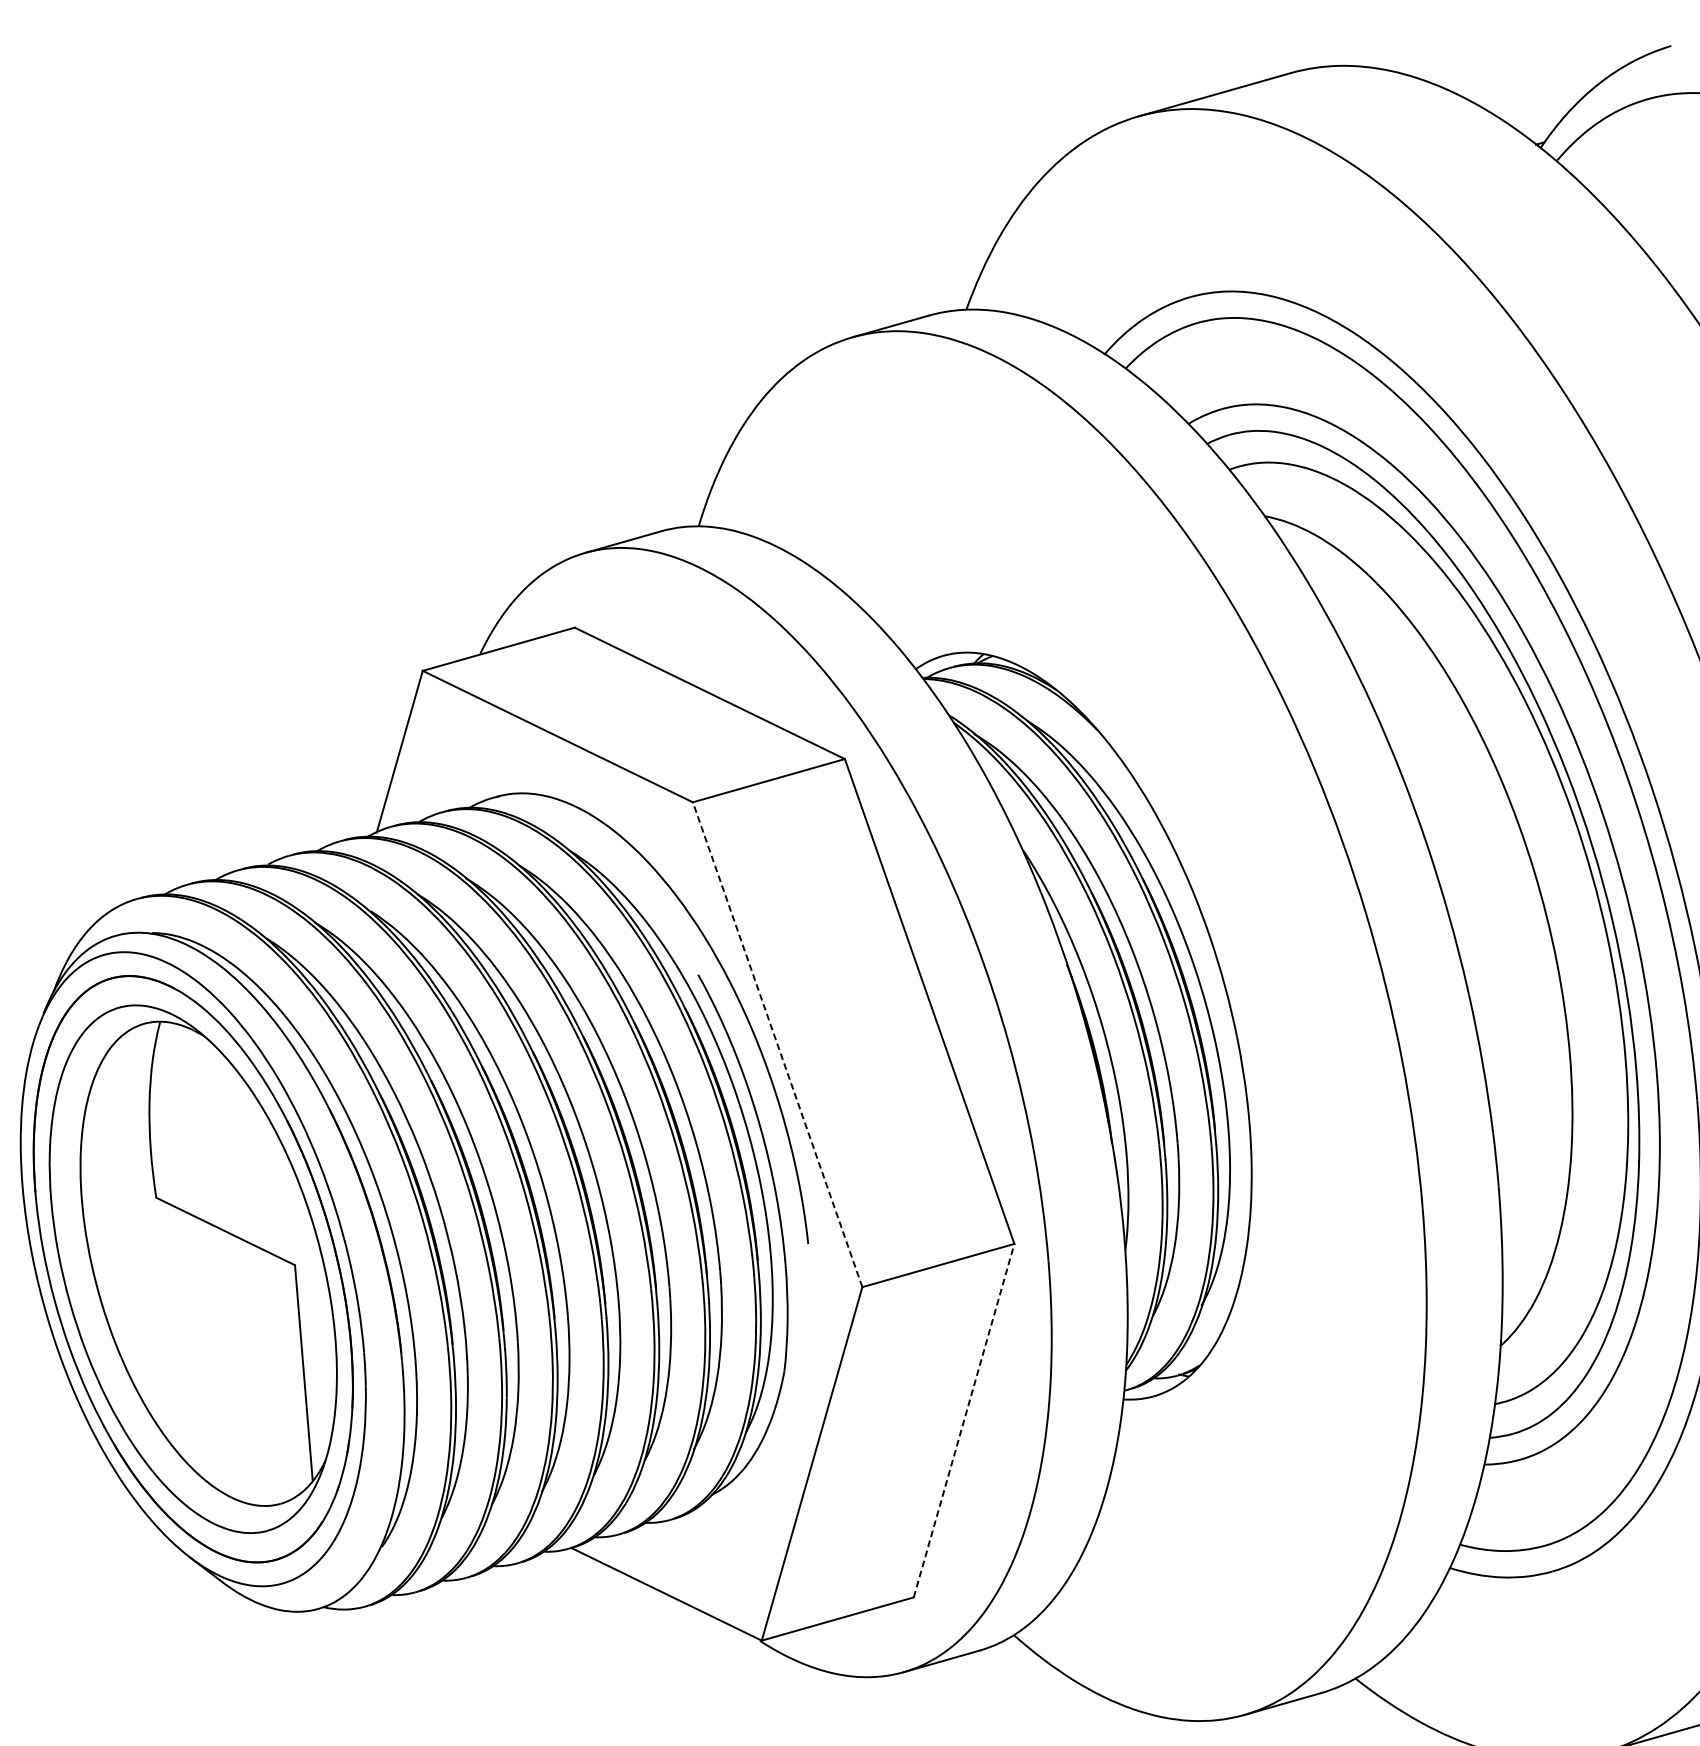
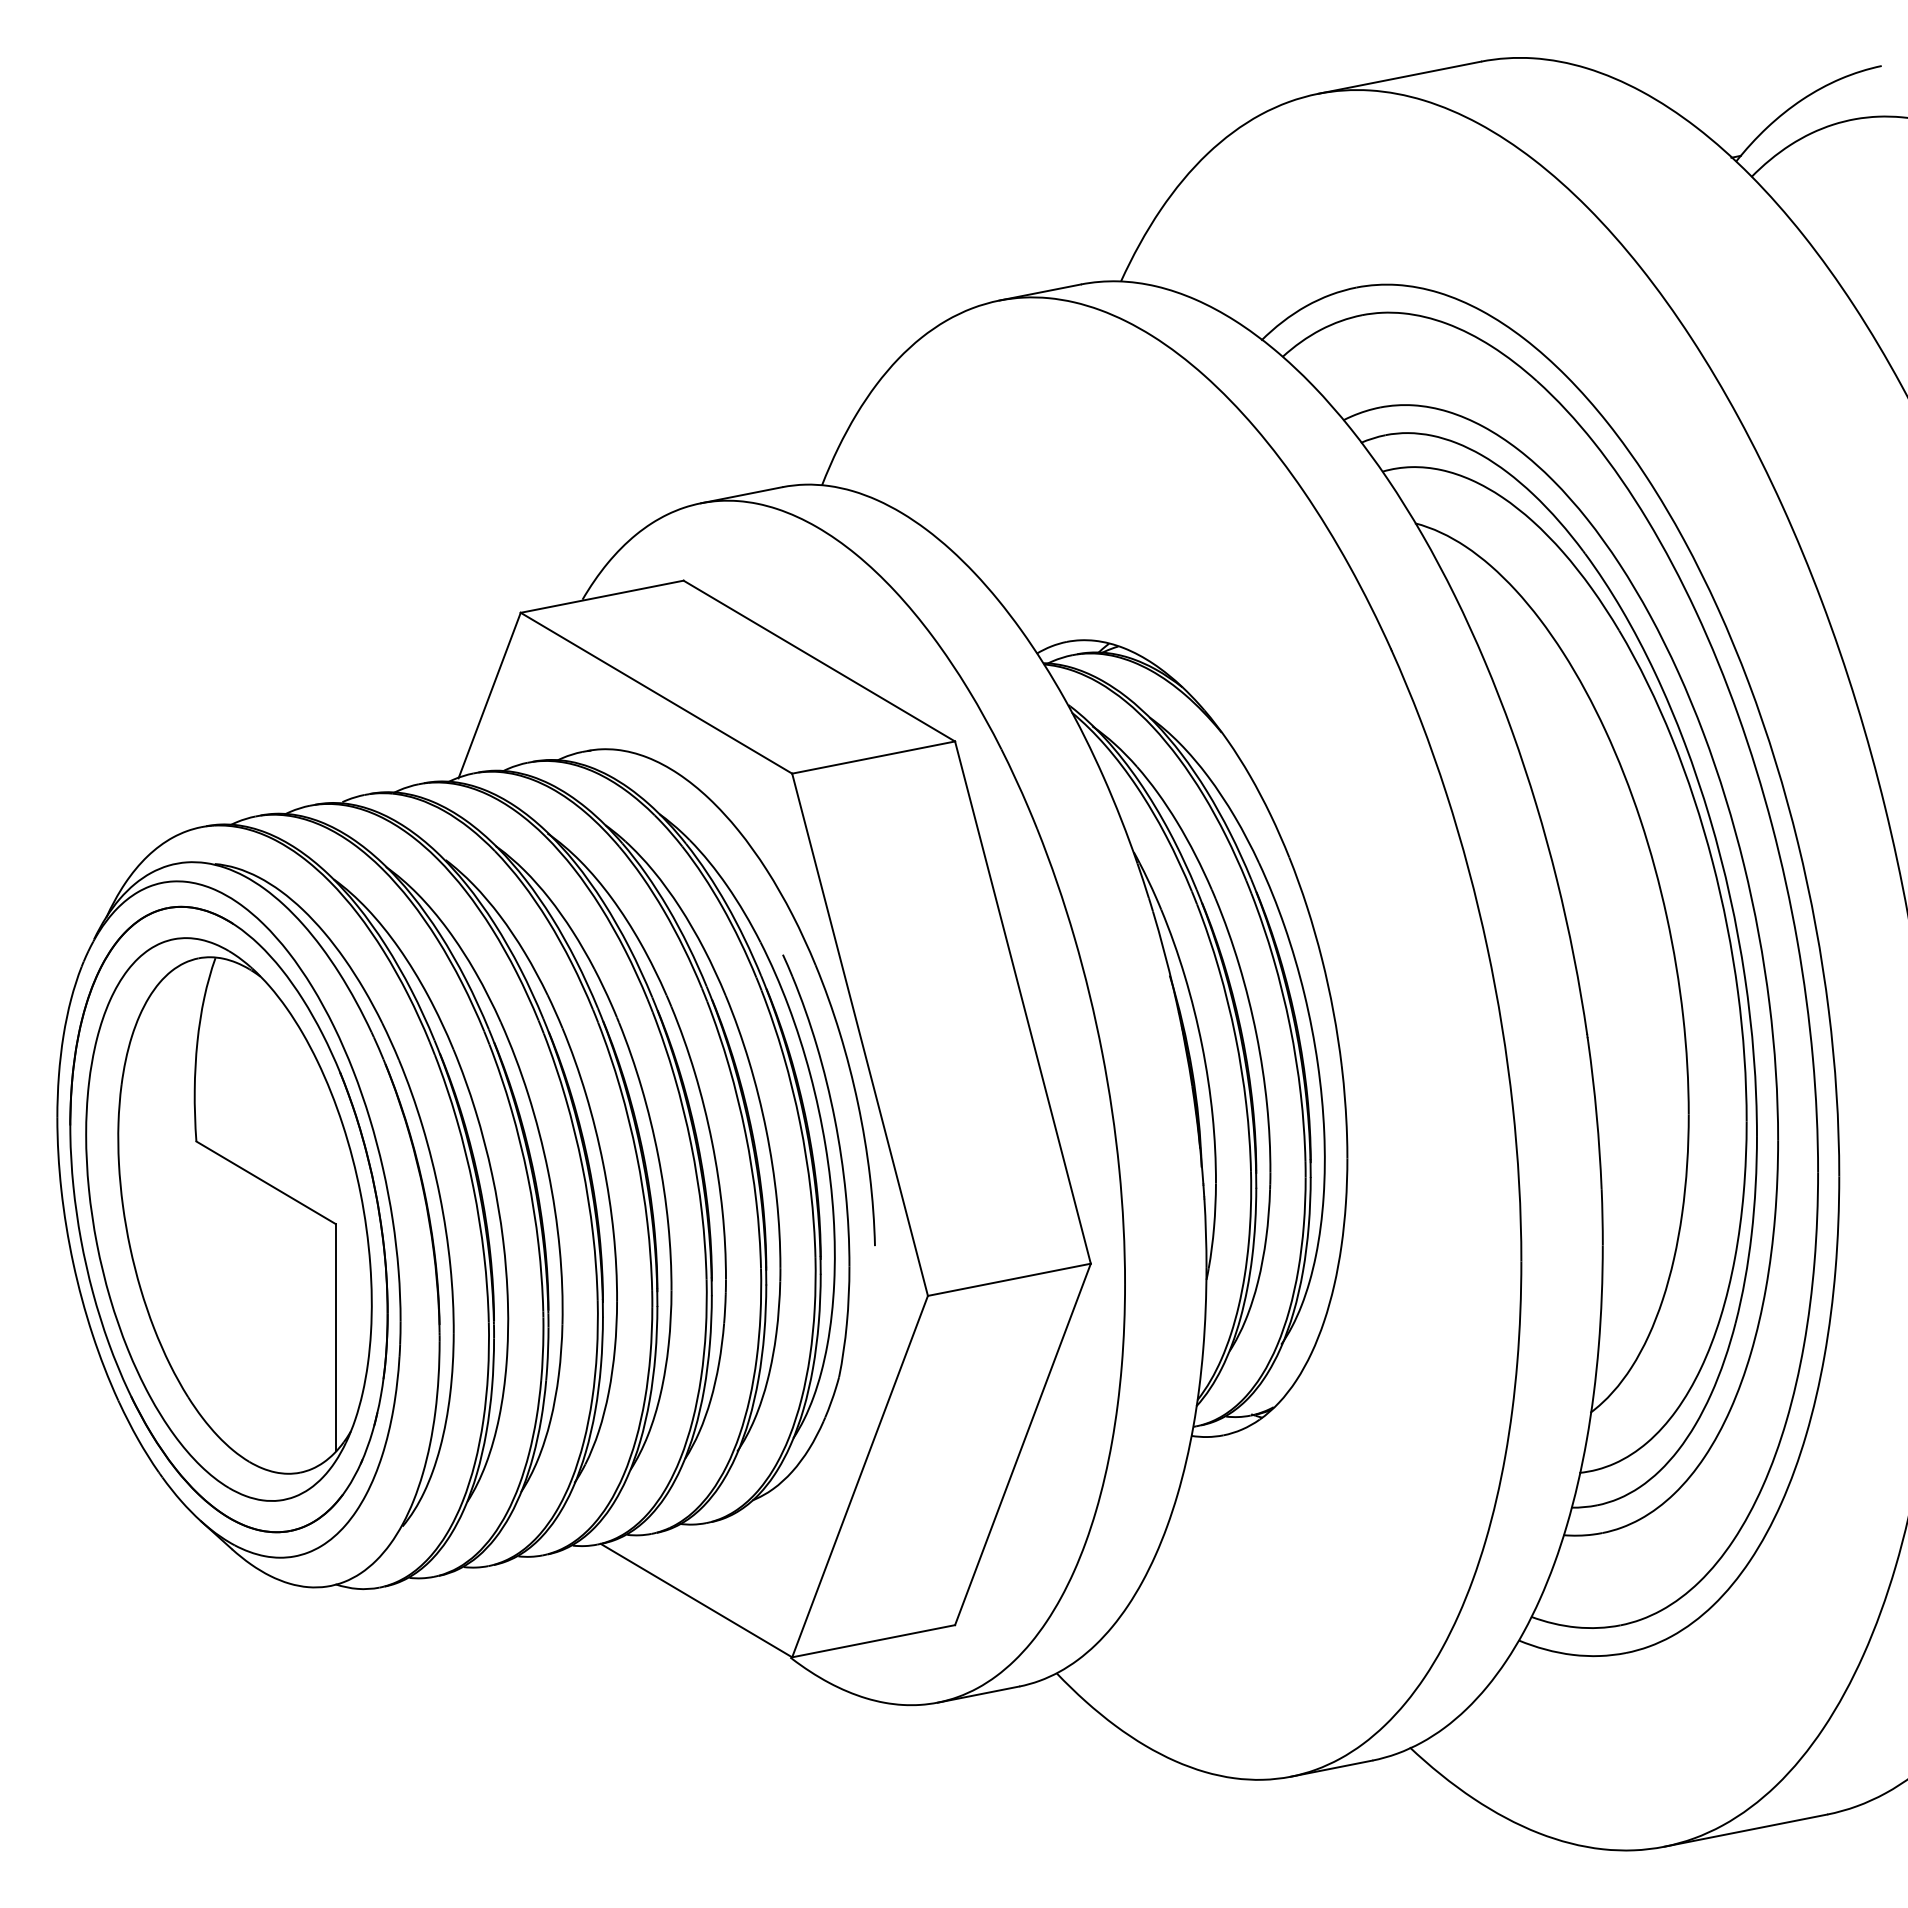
line: (778, 1044) -> (860, 1034), dashed -> solid
line: (964, 1419) -> (1023, 1443), dashed -> solid

